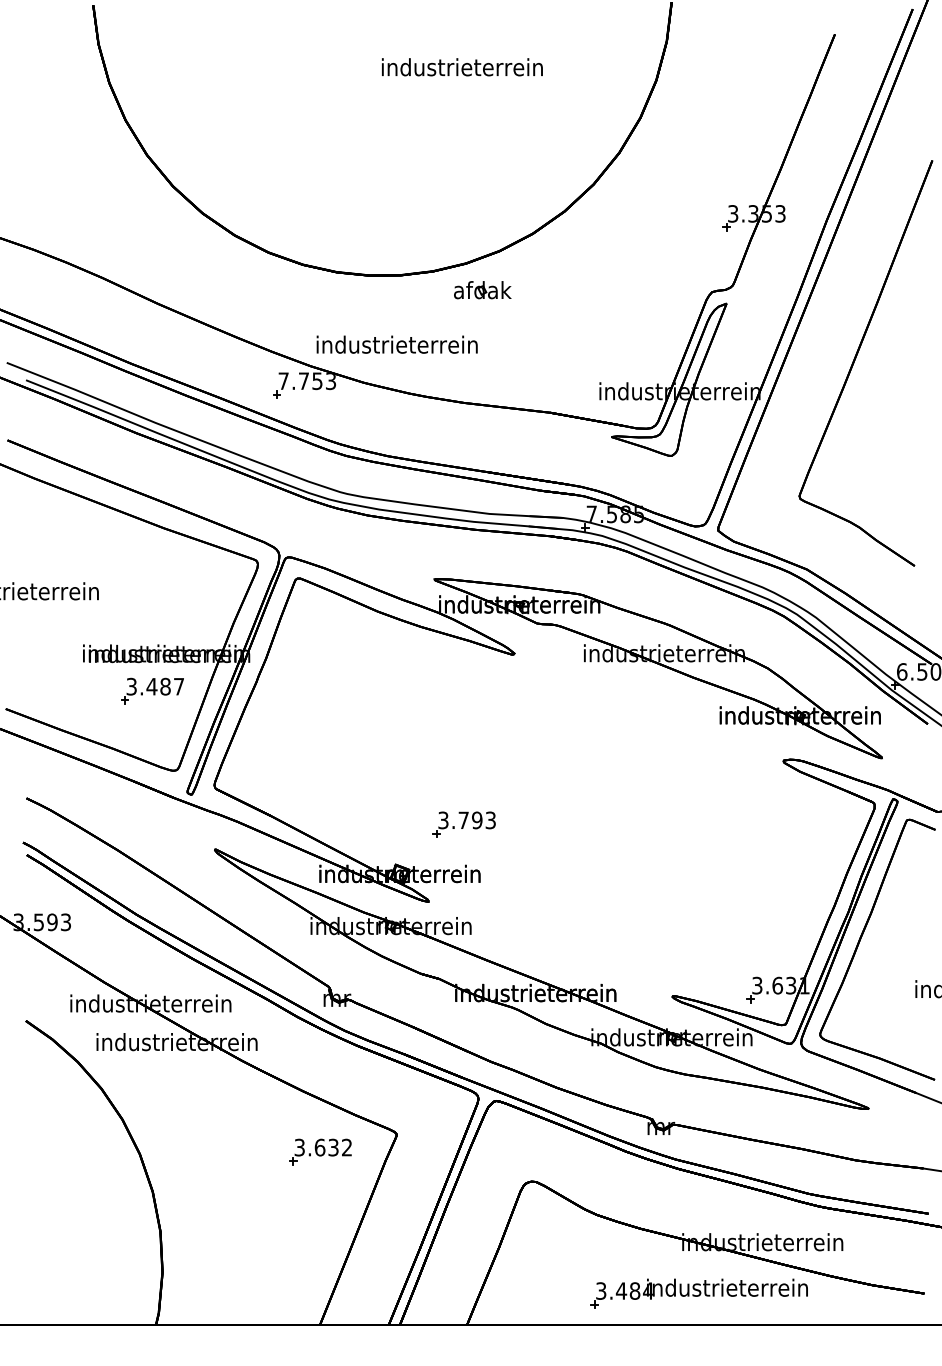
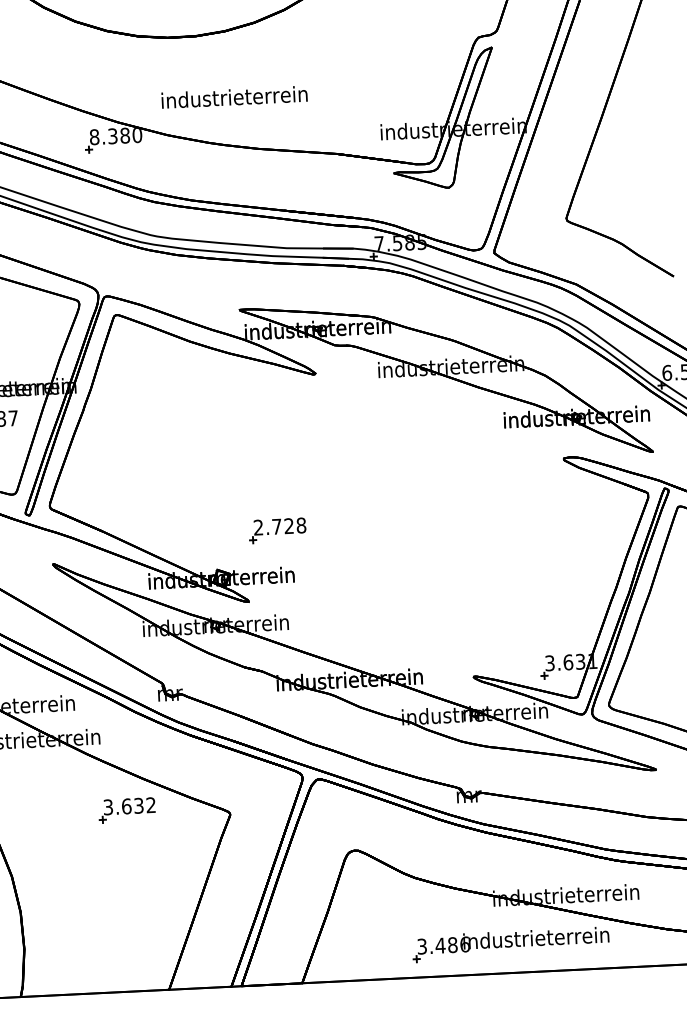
part: (482, 290) -> (270, 46), removed
text: (396, 344) -> (233, 97), moved
text: (307, 381) -> (116, 136), 7.753 -> 8.380
text: (467, 820) -> (280, 526), 3.793 -> 2.728
part: (320, 1151) -> (127, 809), moved
text: (648, 1290) -> (464, 944), 3.484 -> 3.486

